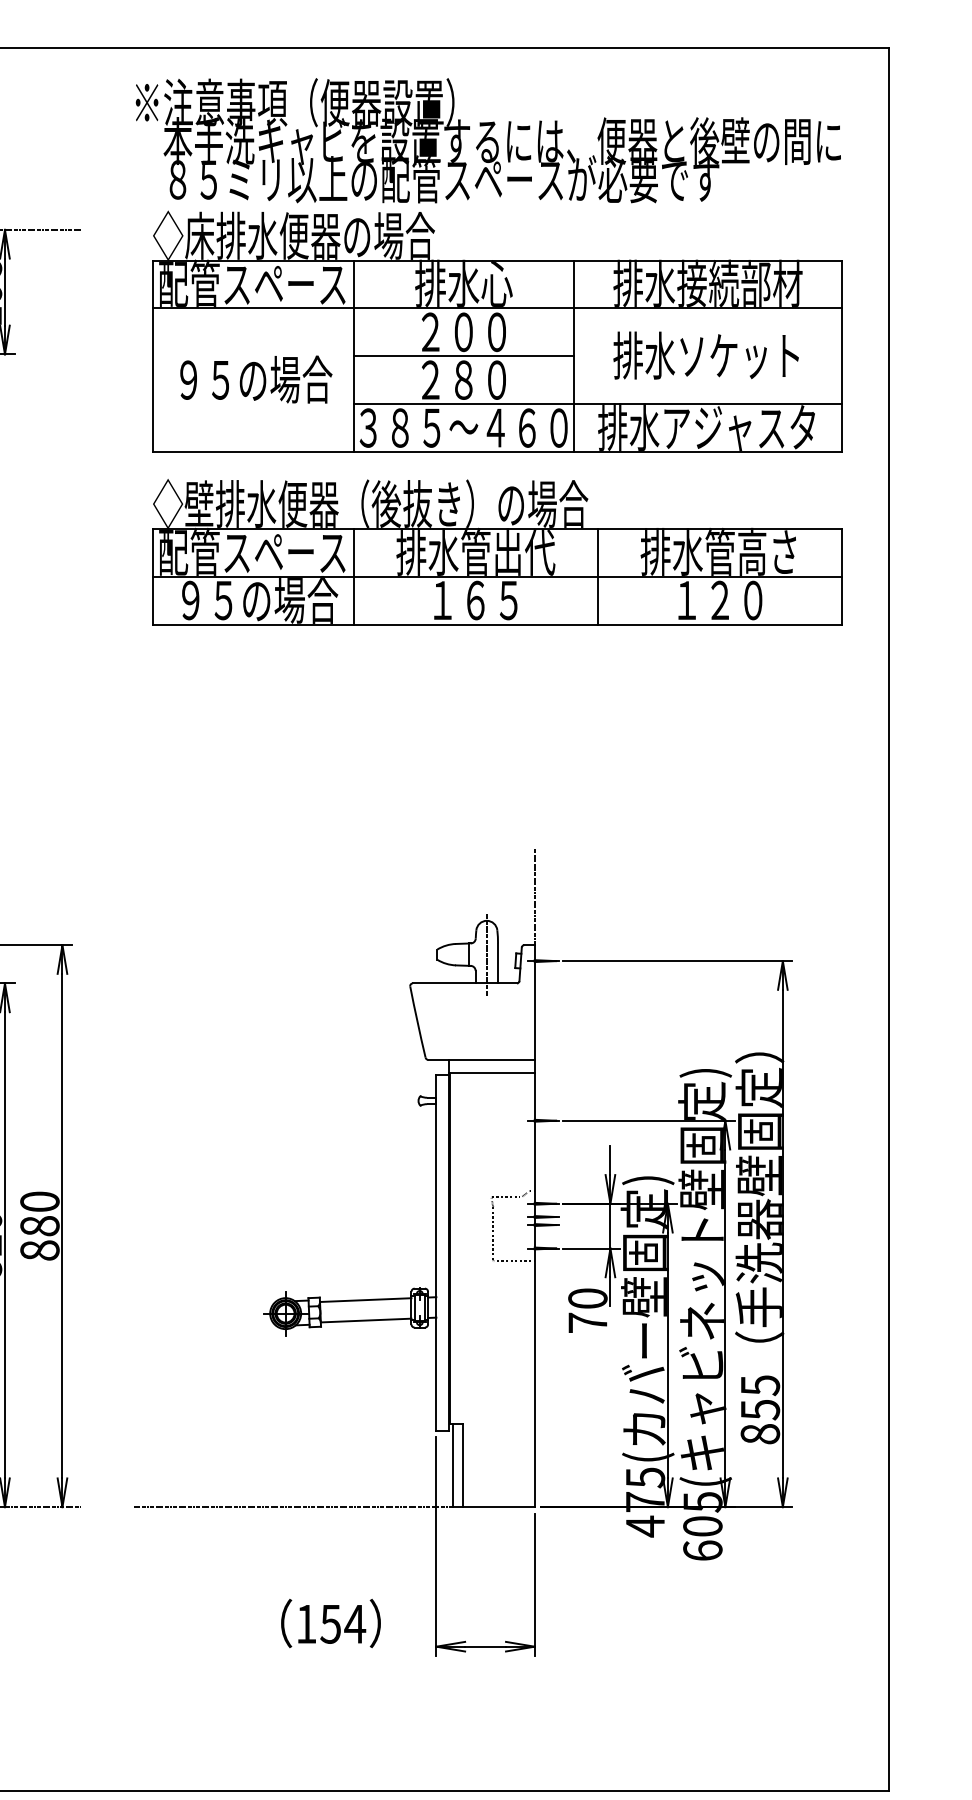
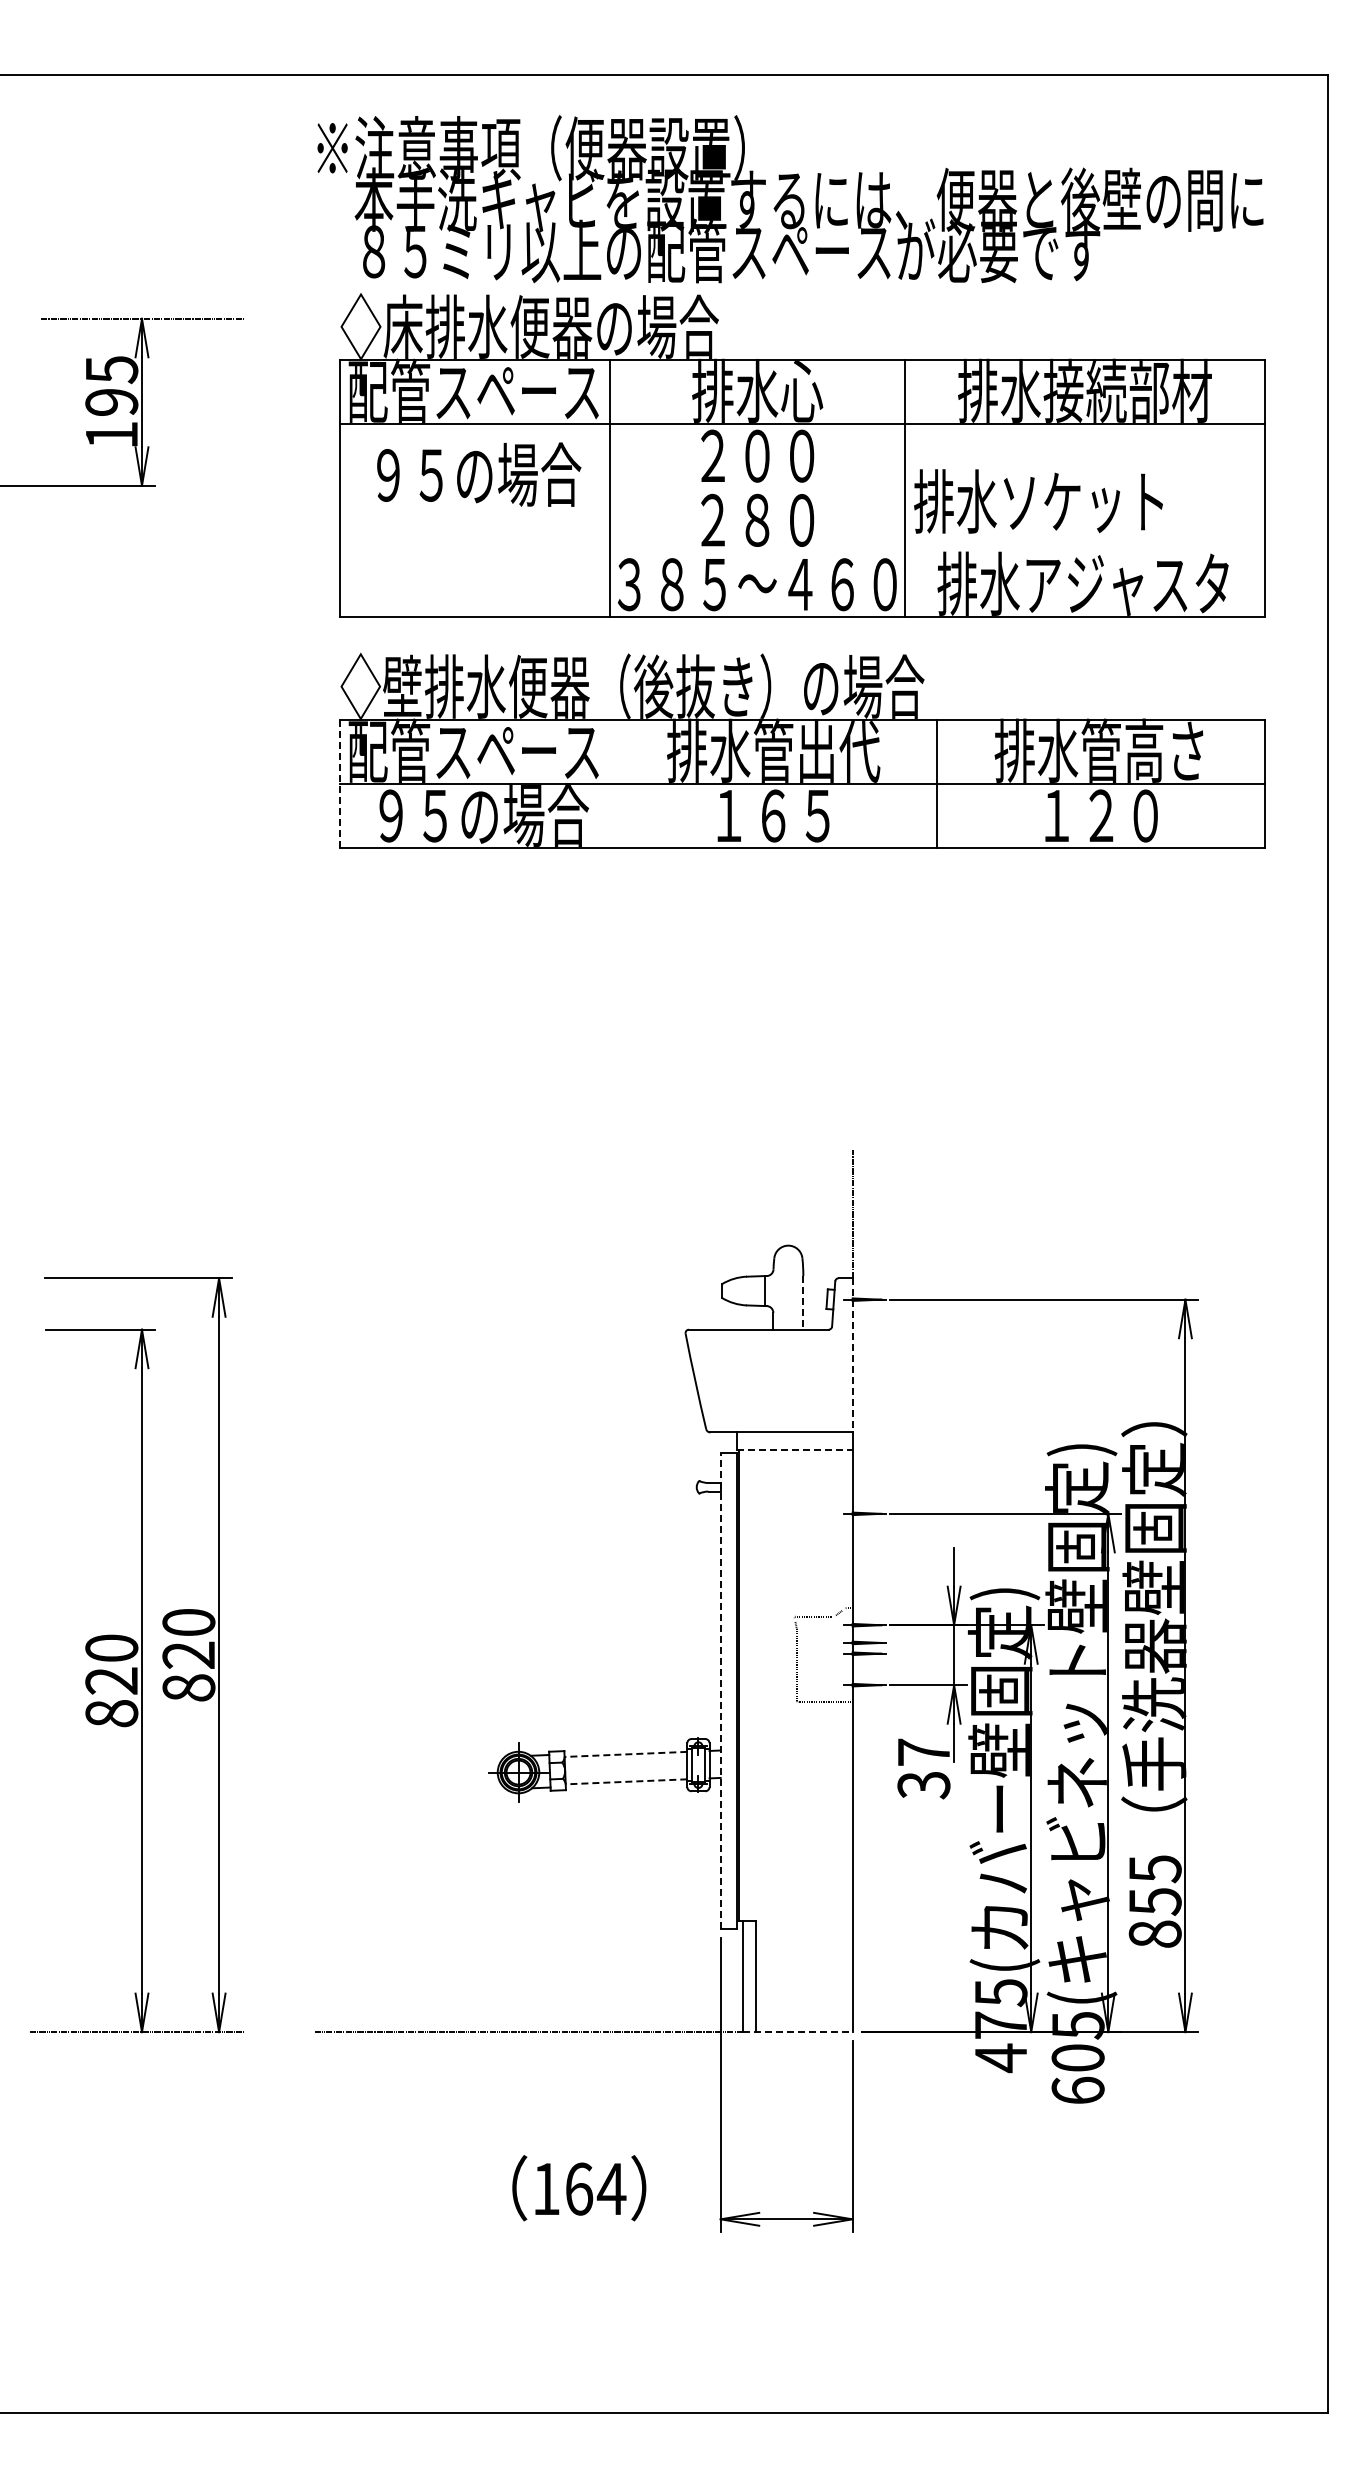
text: (706, 355) -> (1038, 501), moved
line: (463, 356) -> (757, 488), removed
text: (256, 379) -> (479, 474), moved
line: (598, 404) -> (937, 552), removed
line: (353, 576) -> (609, 783), removed
line: (152, 577) -> (339, 784), solid -> dashed
line: (486, 955) -> (788, 1291), removed
line: (498, 963) -> (803, 1302), solid -> dashed
line: (534, 1002) -> (852, 1355), solid -> dashed
line: (491, 1072) -> (794, 1449), solid -> dashed
text: (39, 1225) -> (188, 1654), 880 -> 820
line: (436, 1252) -> (720, 1690), solid -> dashed
line: (365, 1300) -> (625, 1754), solid -> dashed
text: (587, 1310) -> (923, 1768), 70 -> 37
line: (366, 1320) -> (626, 1781), solid -> dashed
line: (493, 1507) -> (797, 2032), solid -> dashed
text: (330, 1623) -> (578, 2188), 154 -> 164

